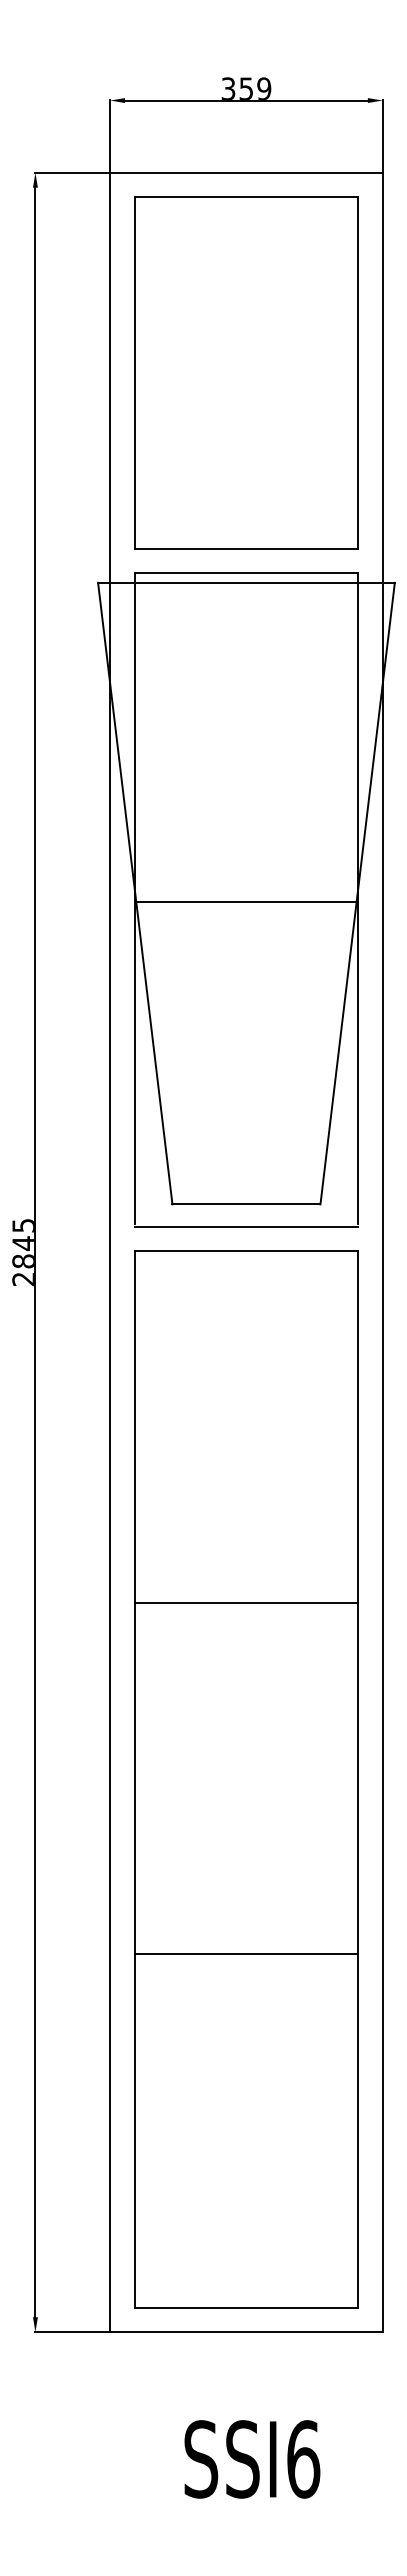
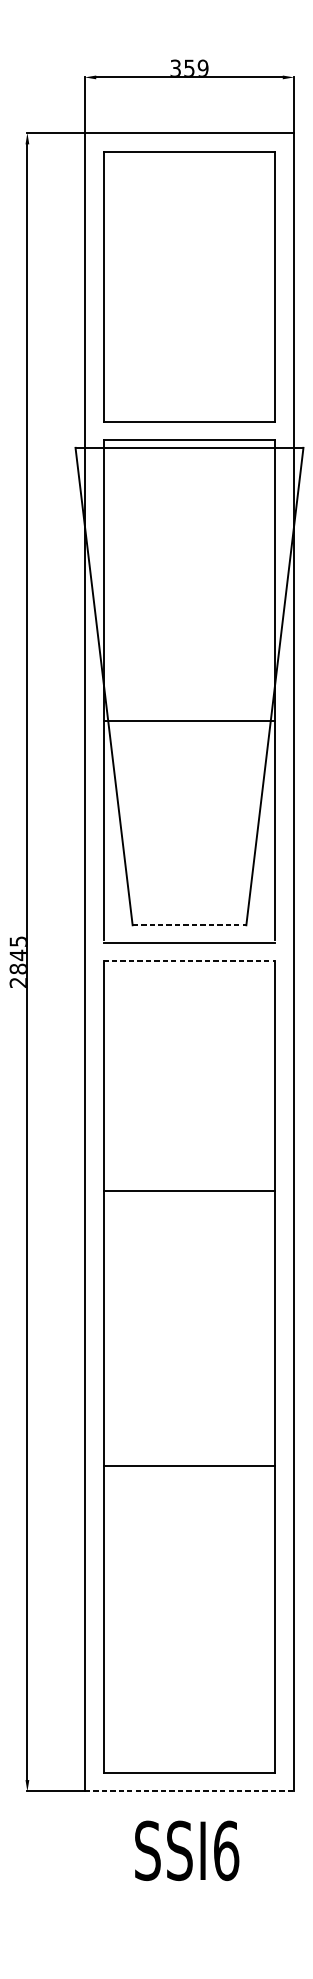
line: (246, 901) -> (189, 721), moved
line: (246, 1204) -> (189, 925), solid -> dashed
line: (246, 1251) -> (189, 961), solid -> dashed
line: (246, 1602) -> (189, 1191), moved
line: (246, 1954) -> (189, 1466), moved
line: (246, 2332) -> (189, 1791), solid -> dashed
text: (252, 2459) -> (187, 1850), moved

